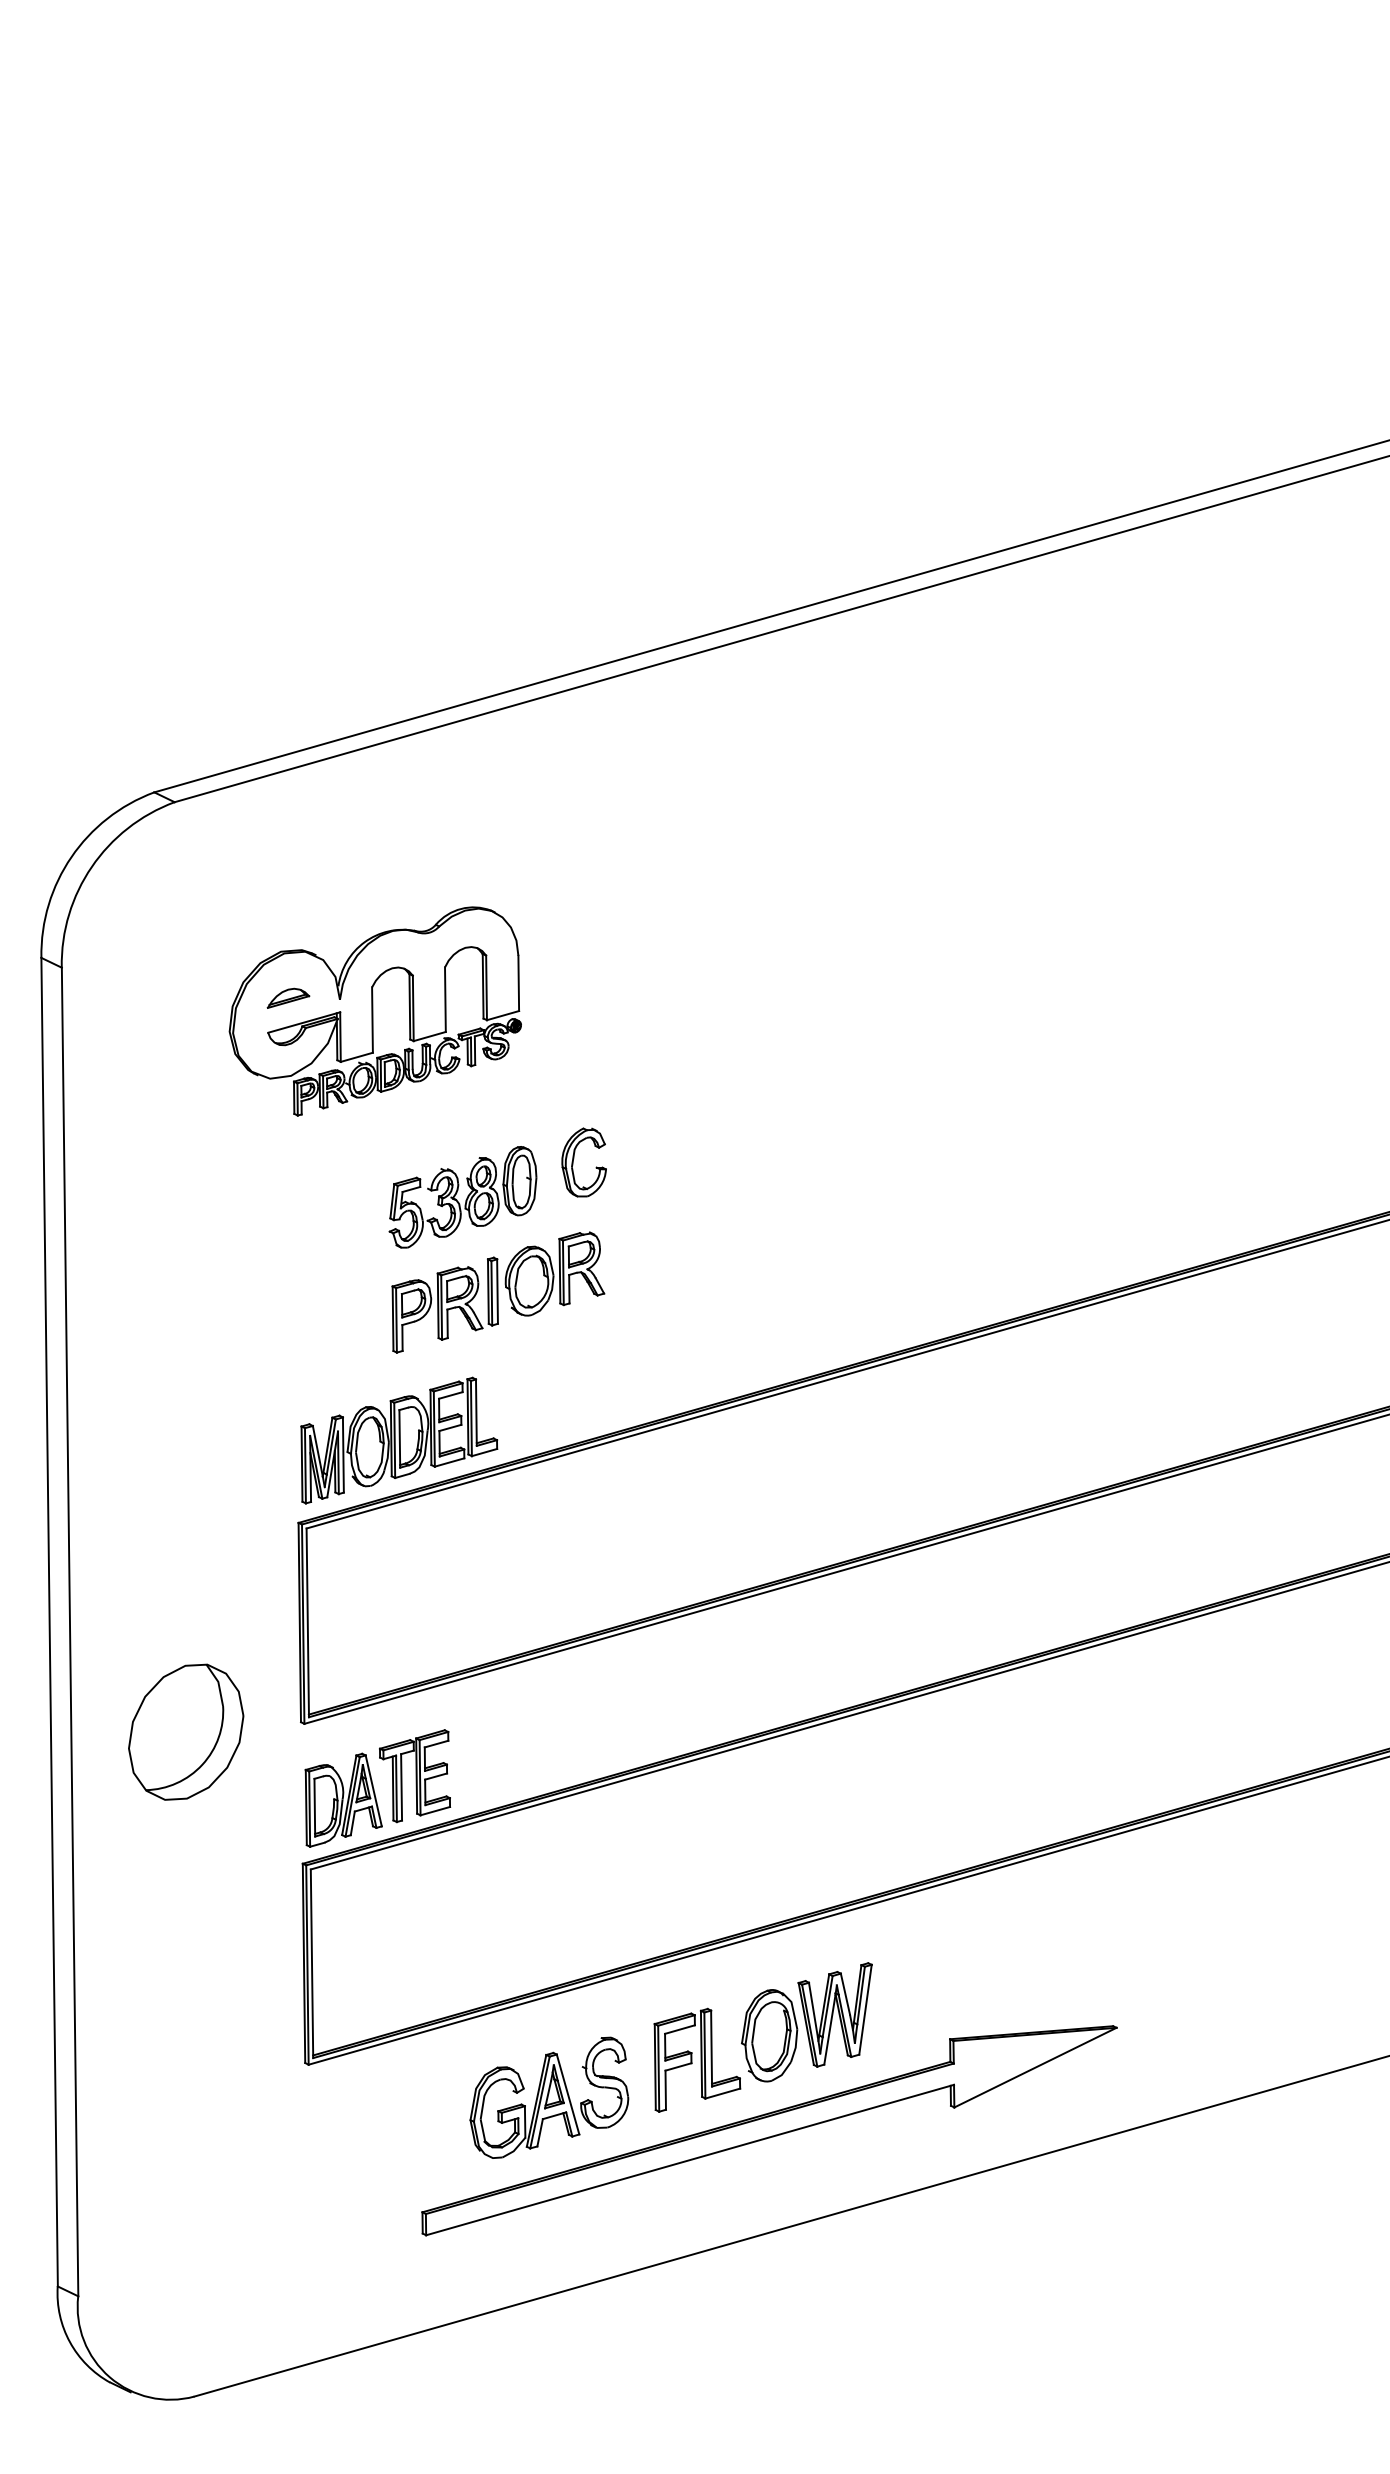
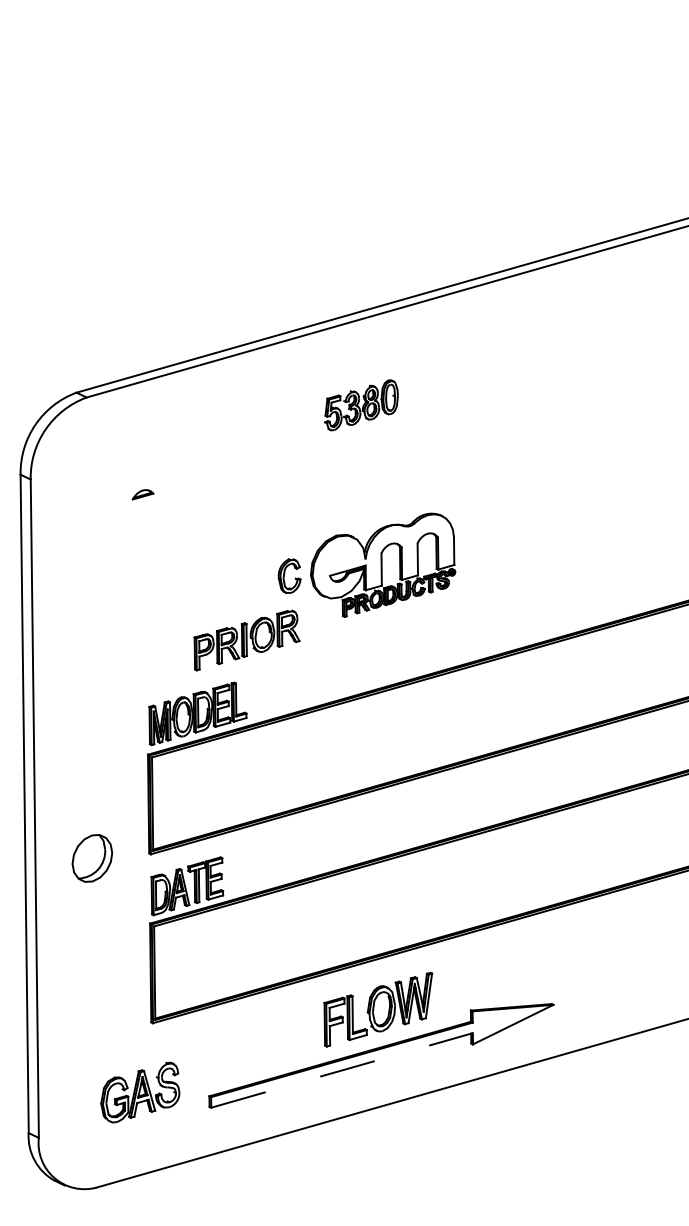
part: (376, 1009) -> (383, 564), moved
part: (462, 1197) -> (361, 405), moved
part: (186, 1732) -> (92, 858), size x0.7
part: (549, 2097) -> (140, 1092), moved
line: (690, 2160) -> (342, 1070), solid -> dashed

